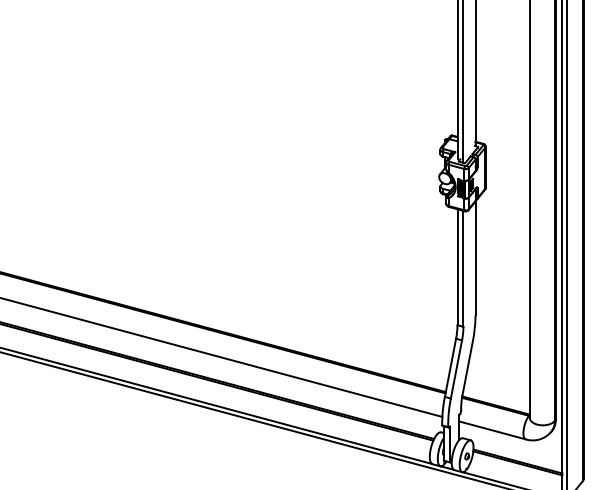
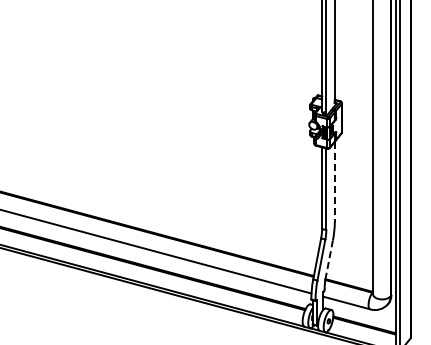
line: (475, 259) -> (334, 182), solid -> dashed
line: (467, 368) -> (329, 259), solid -> dashed

